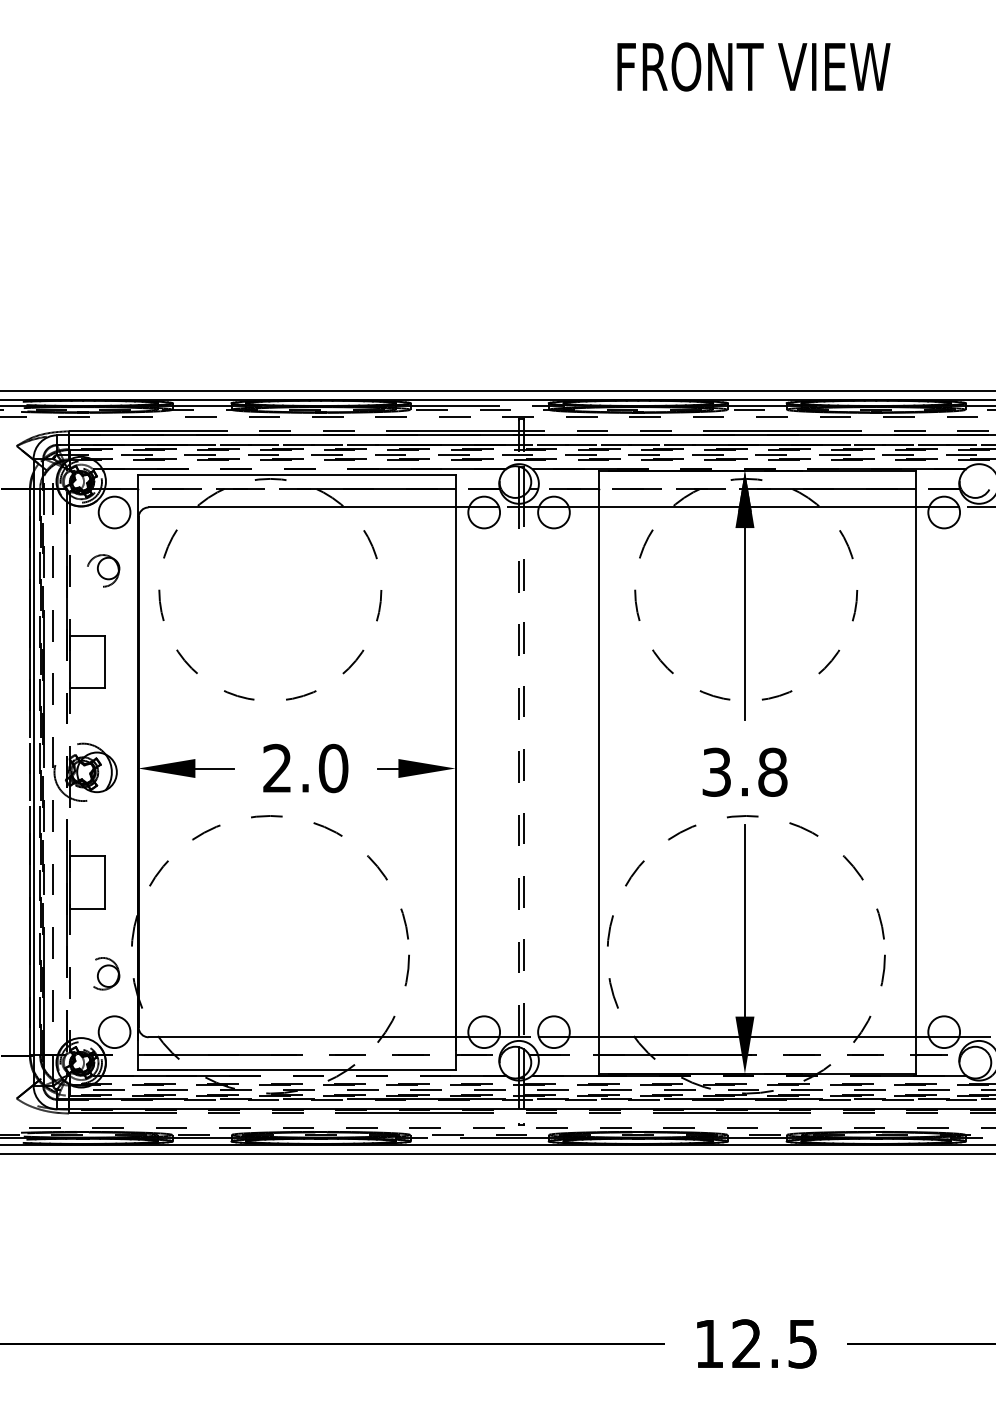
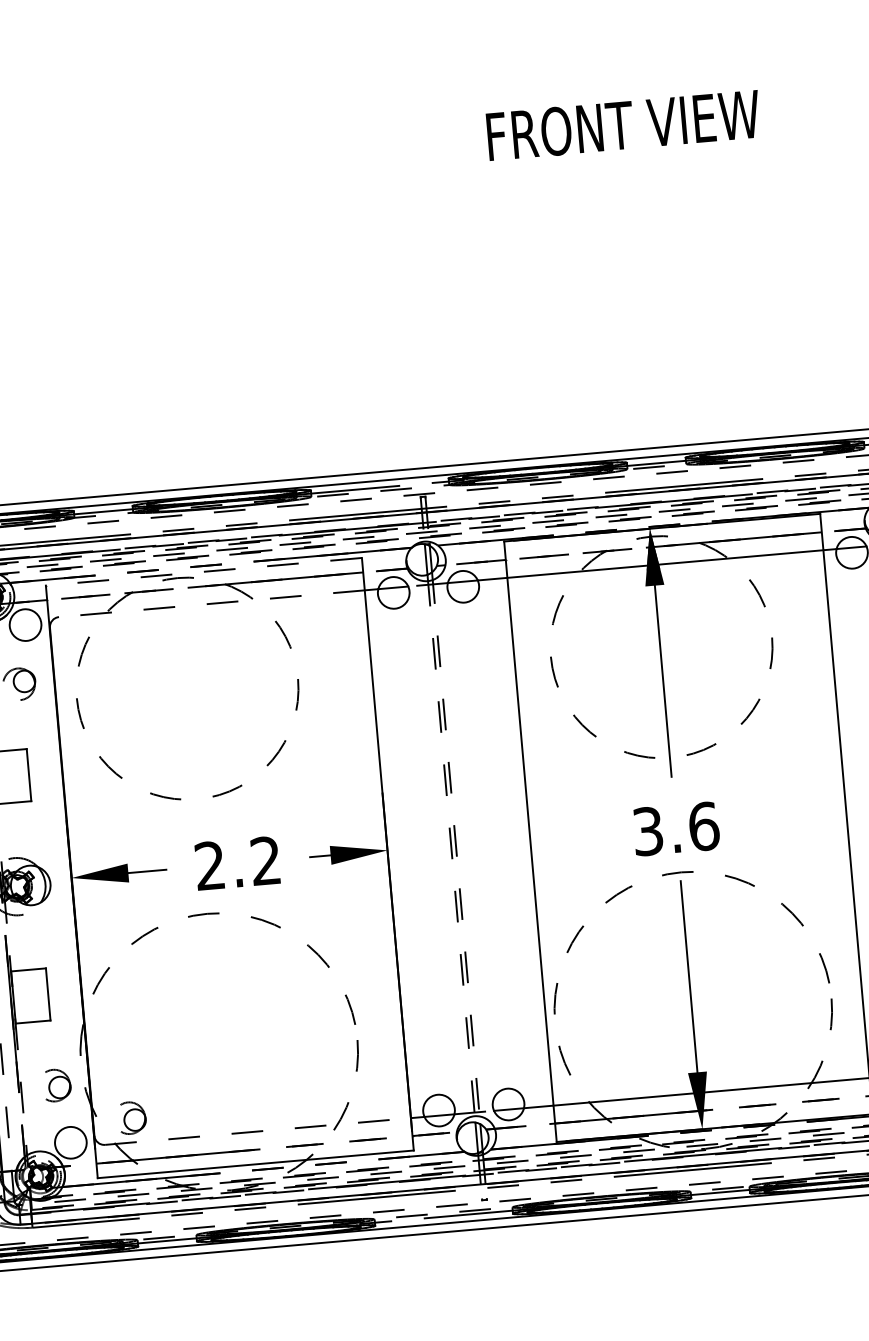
line: (296, 474) -> (203, 571), solid -> dashed
line: (301, 507) -> (211, 603), solid -> dashed
text: (333, 768) -> (265, 861), 2.0 -> 2.2
text: (772, 771) -> (703, 825), 3.8 -> 3.6
part: (178, 1012) -> (132, 1117), added
line: (302, 1037) -> (258, 1131), solid -> dashed

